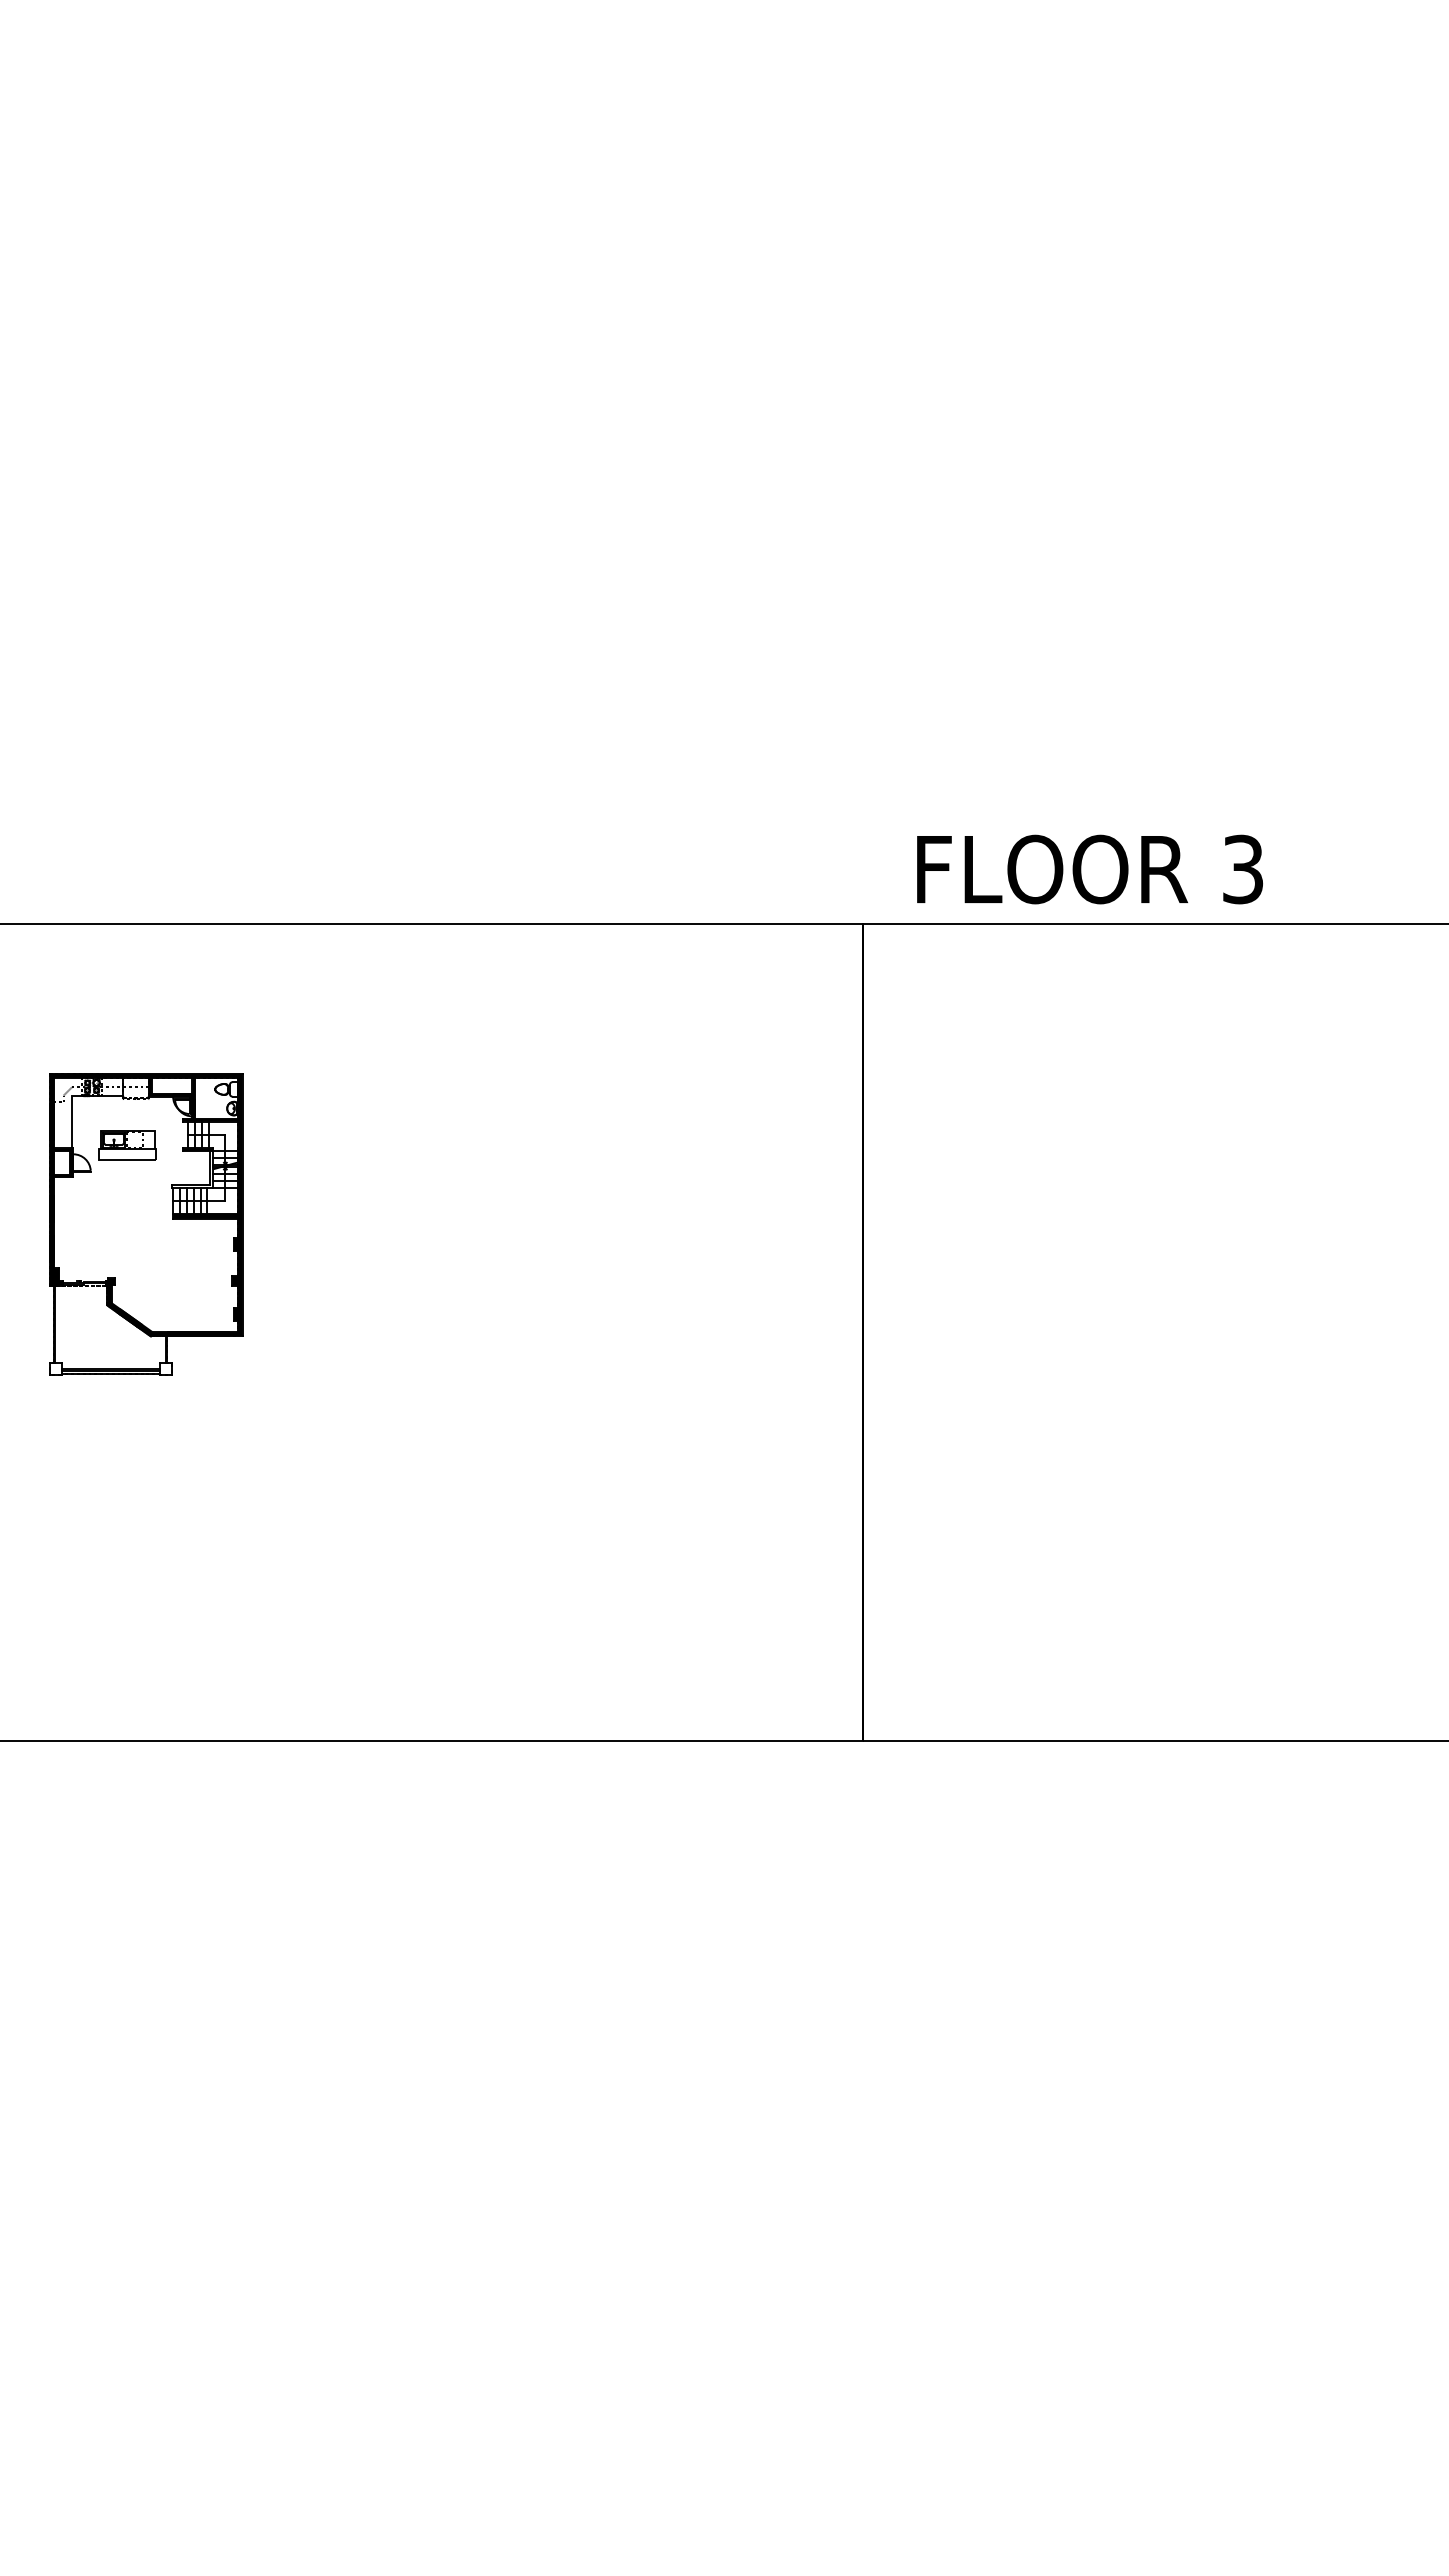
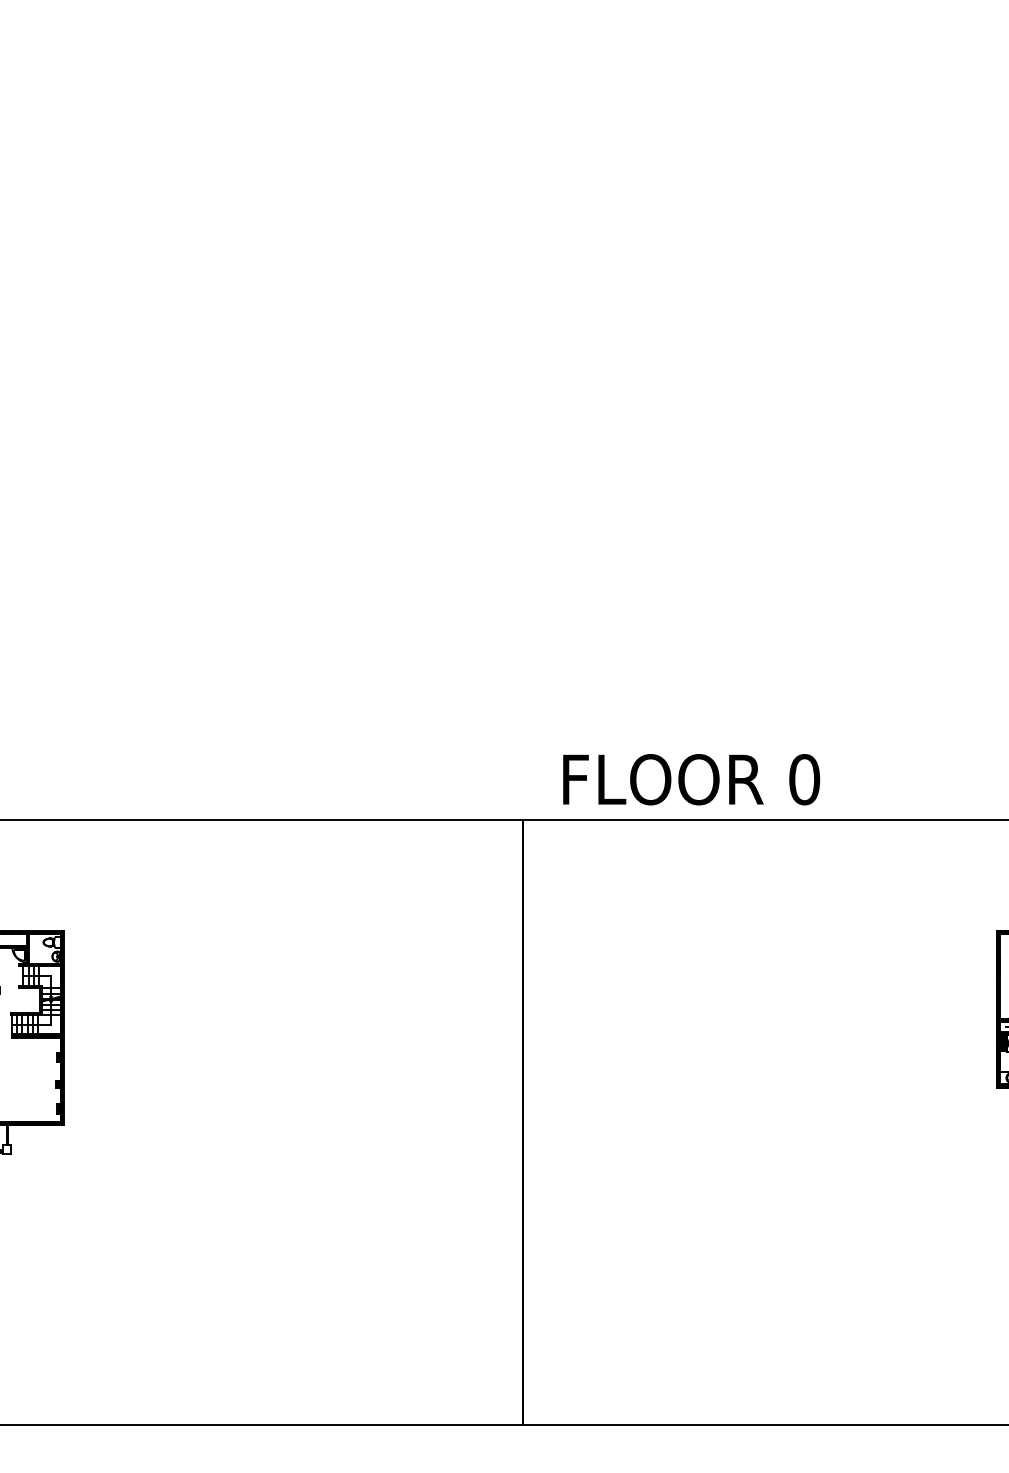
text: (1243, 869) -> (804, 779), 3 -> 0

